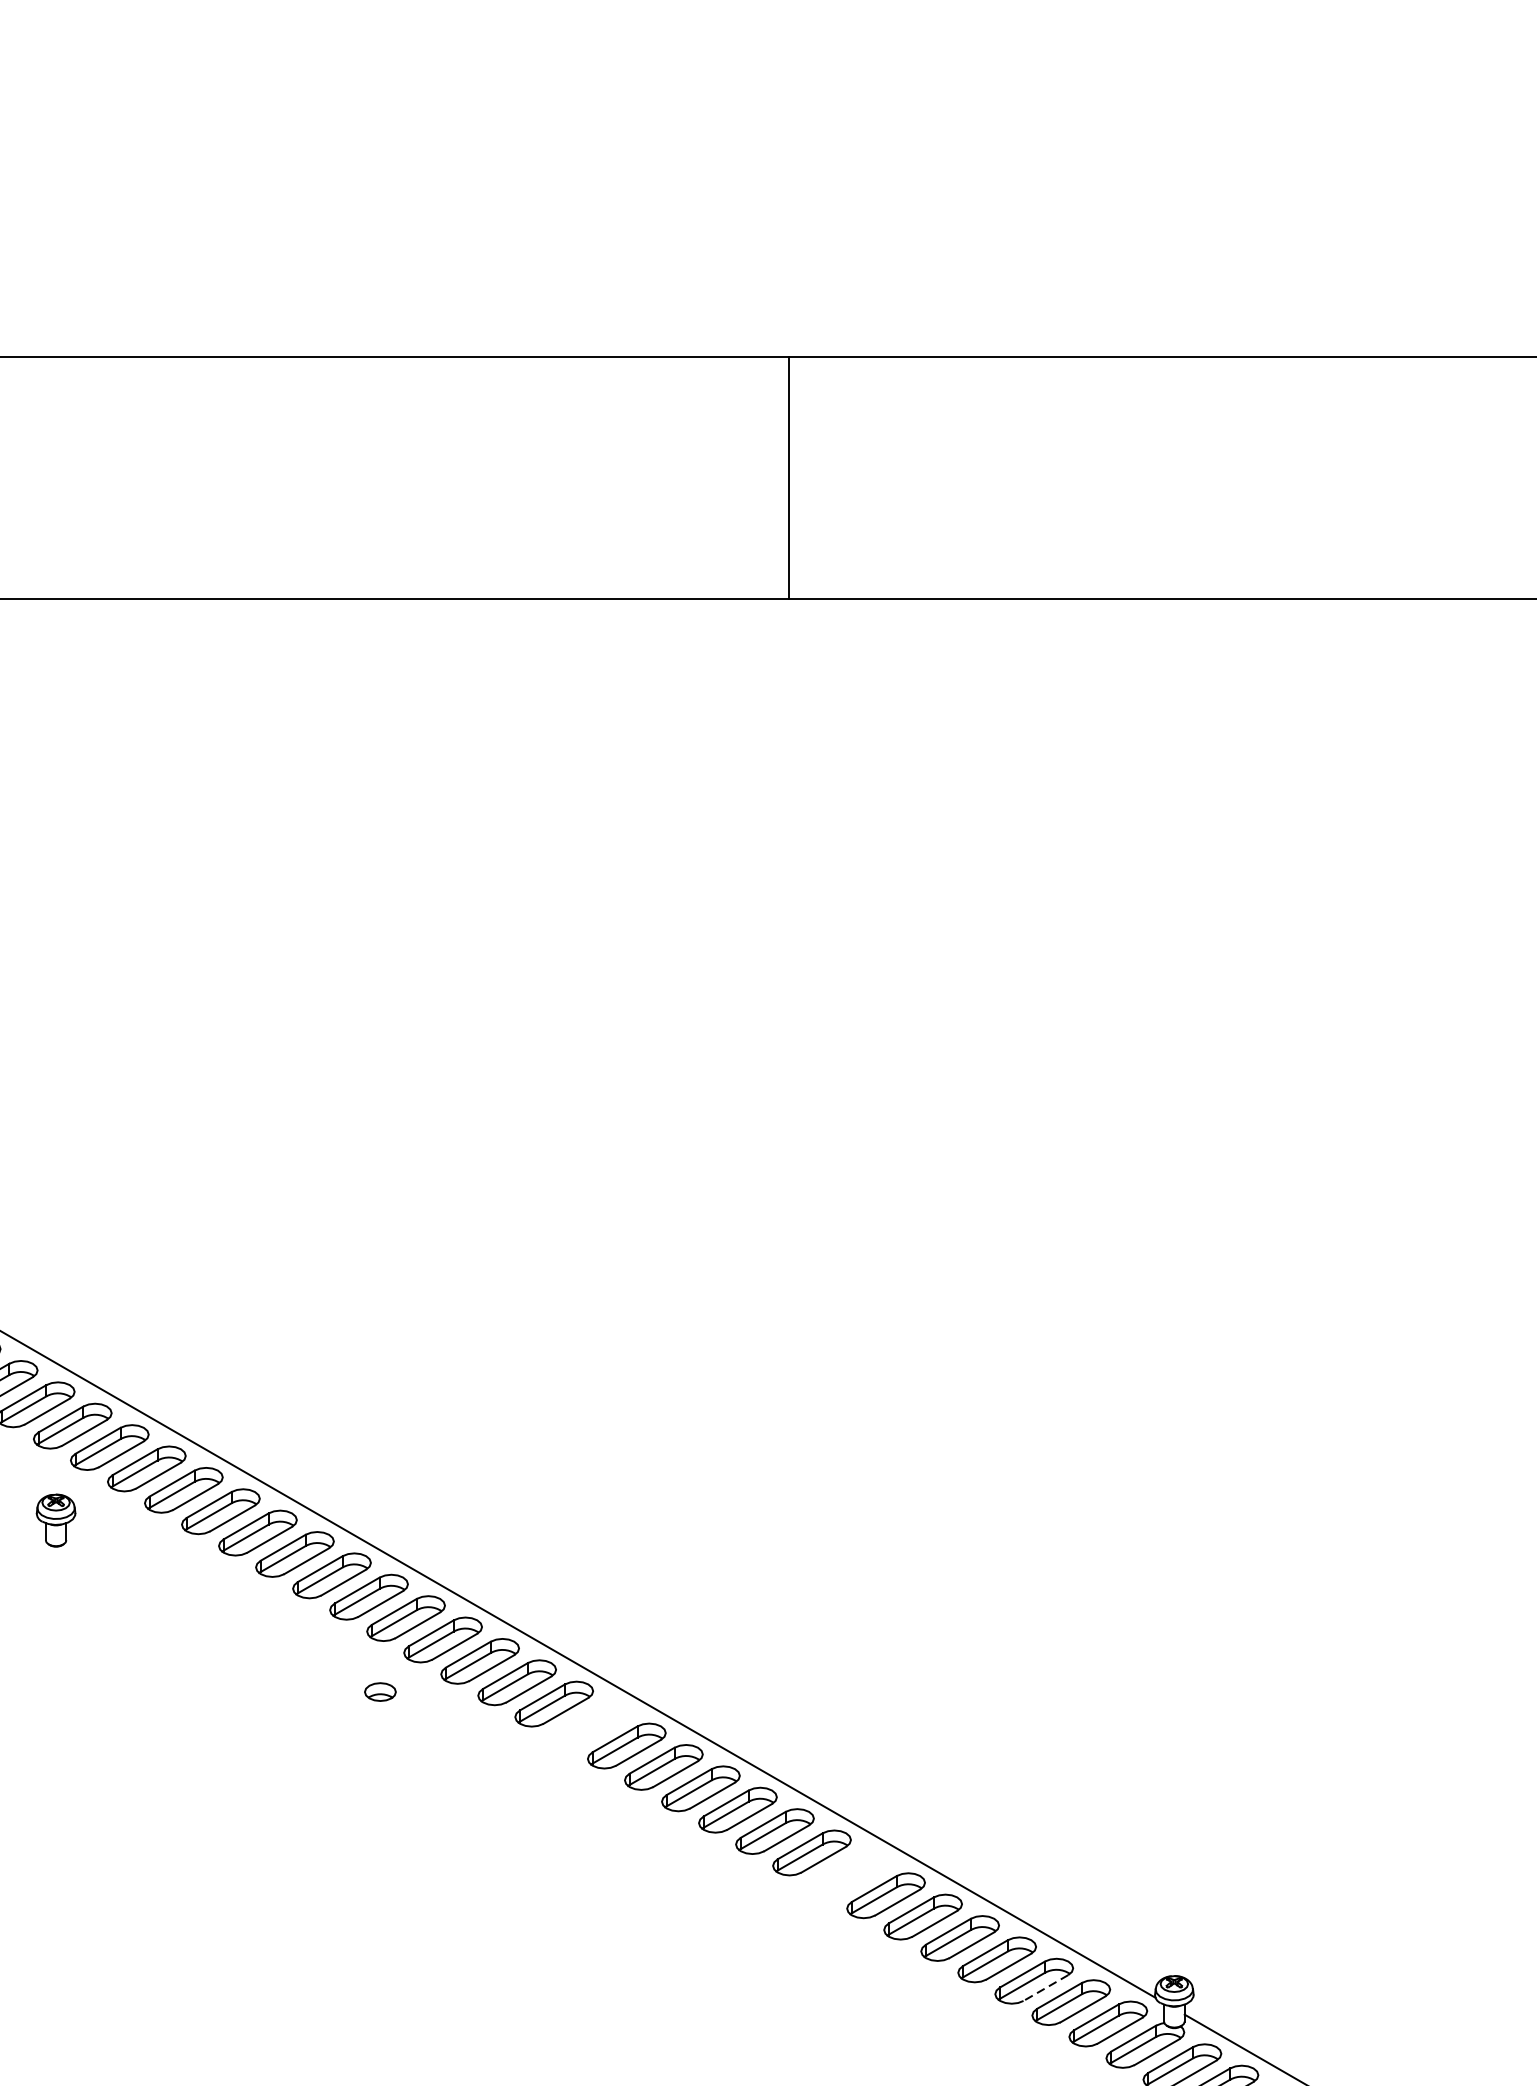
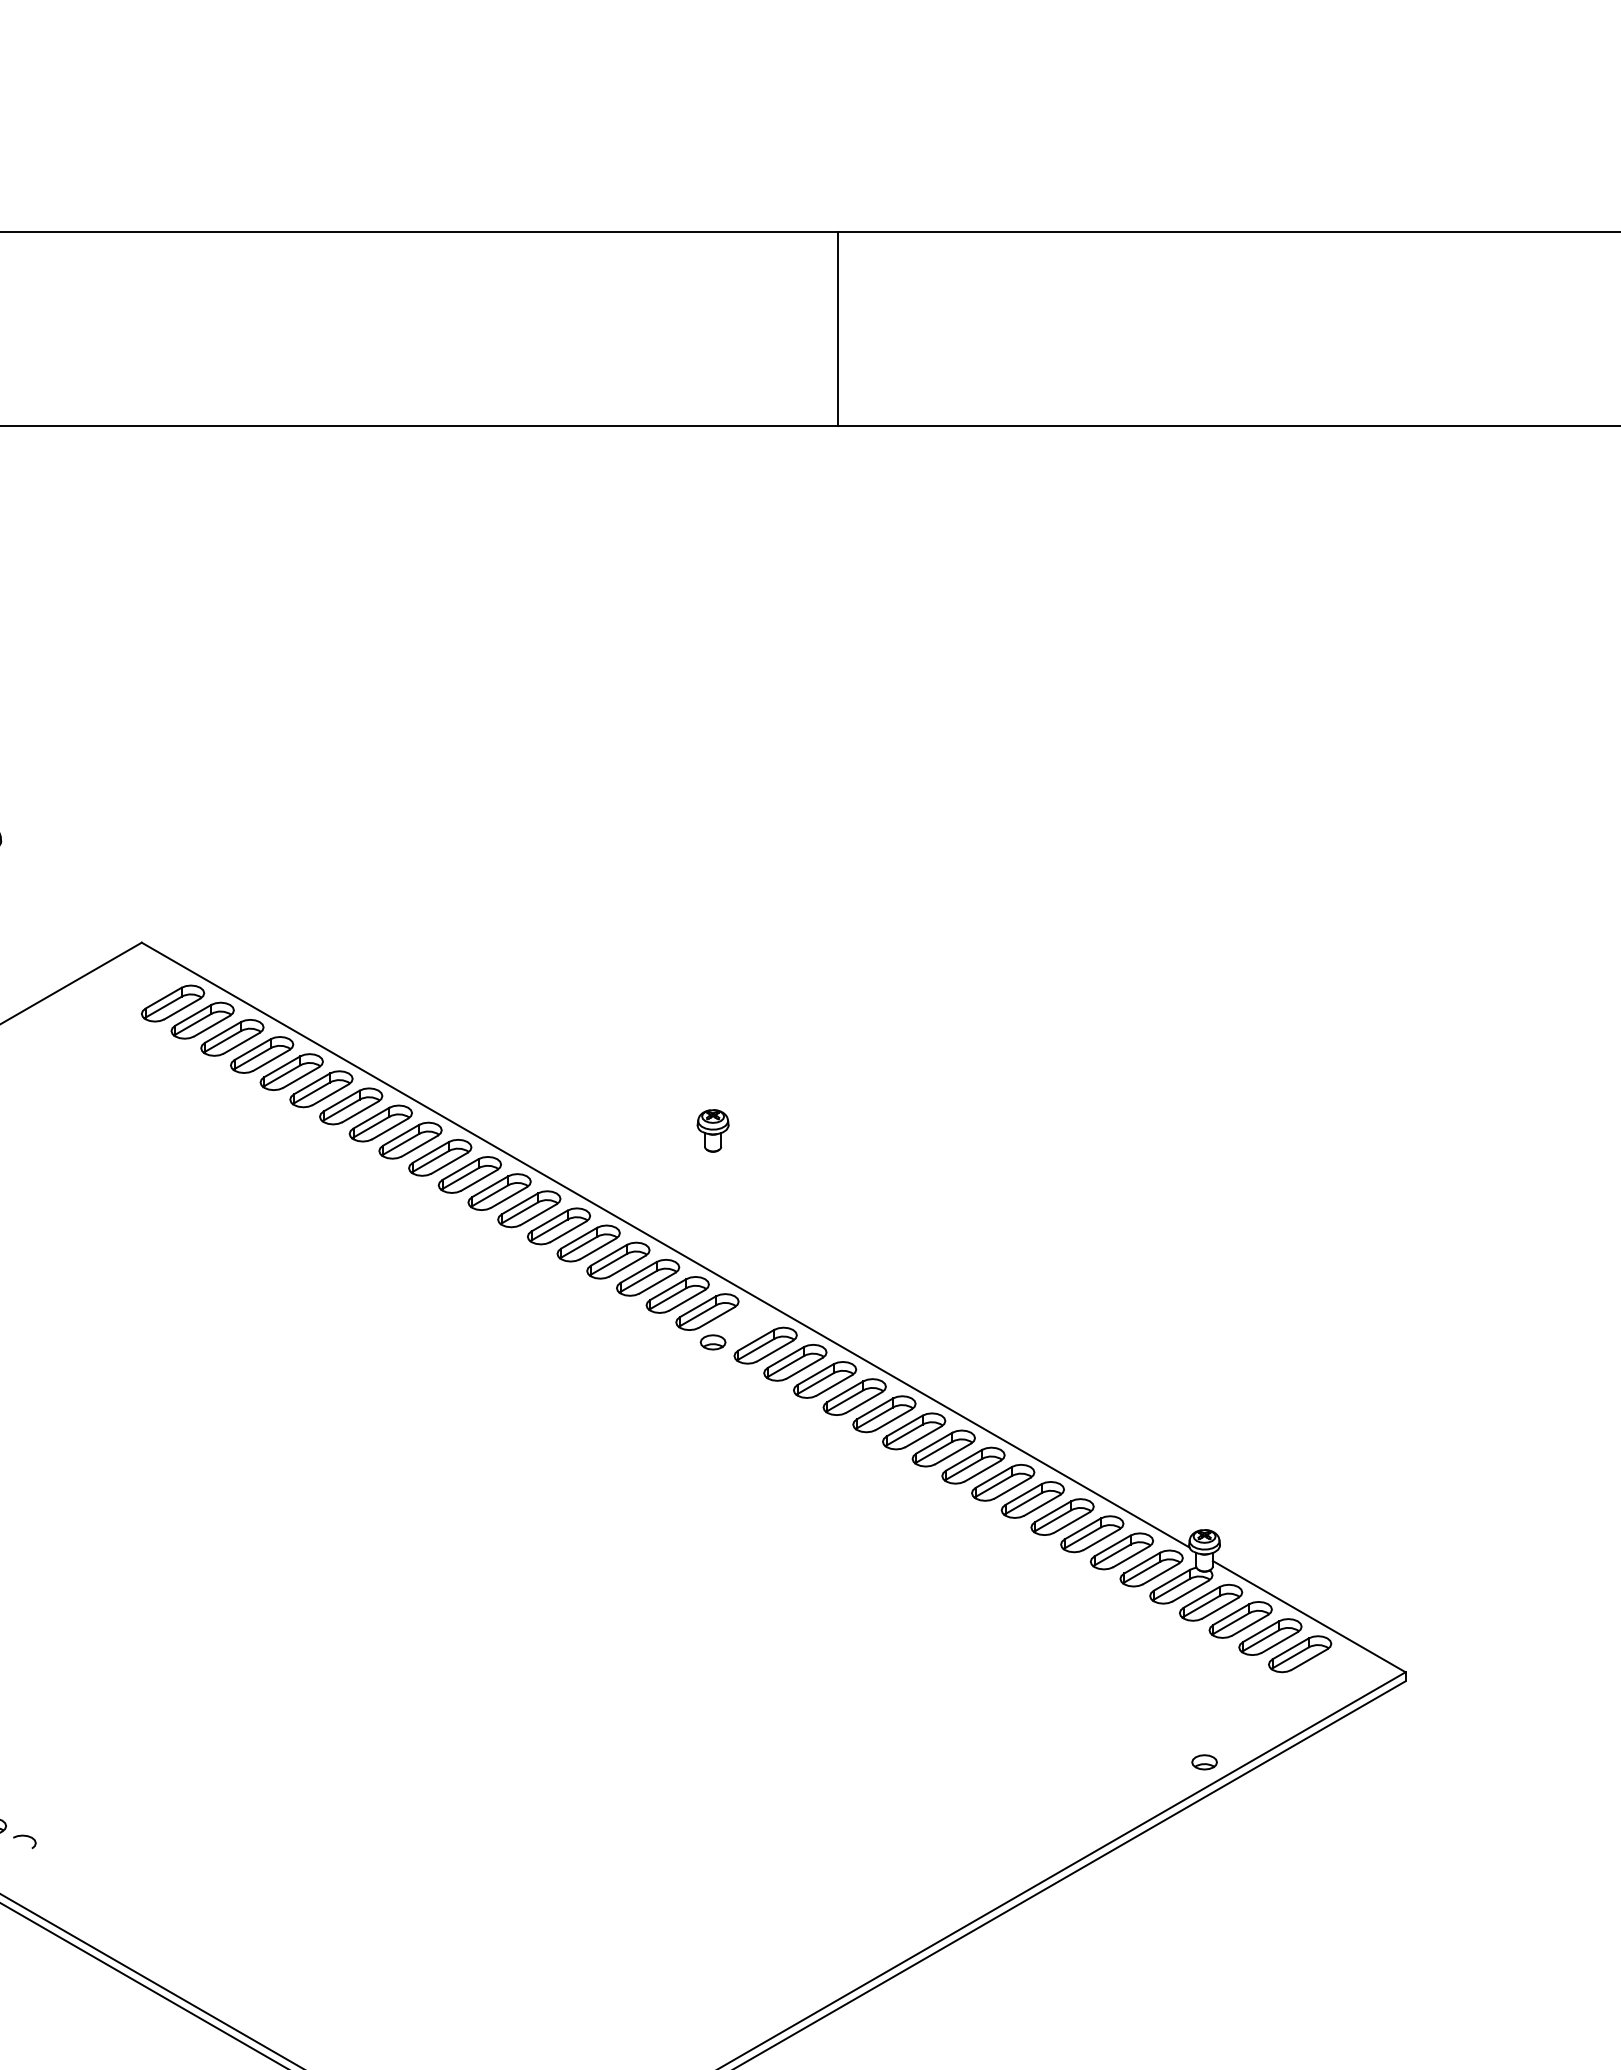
line: (788, 477) -> (837, 328), moved
part: (55, 1520) -> (712, 1130), moved
part: (379, 1692) -> (712, 1342), moved
part: (848, 1874) -> (943, 1448), added
line: (1045, 1987) -> (1101, 1539), dashed -> solid

